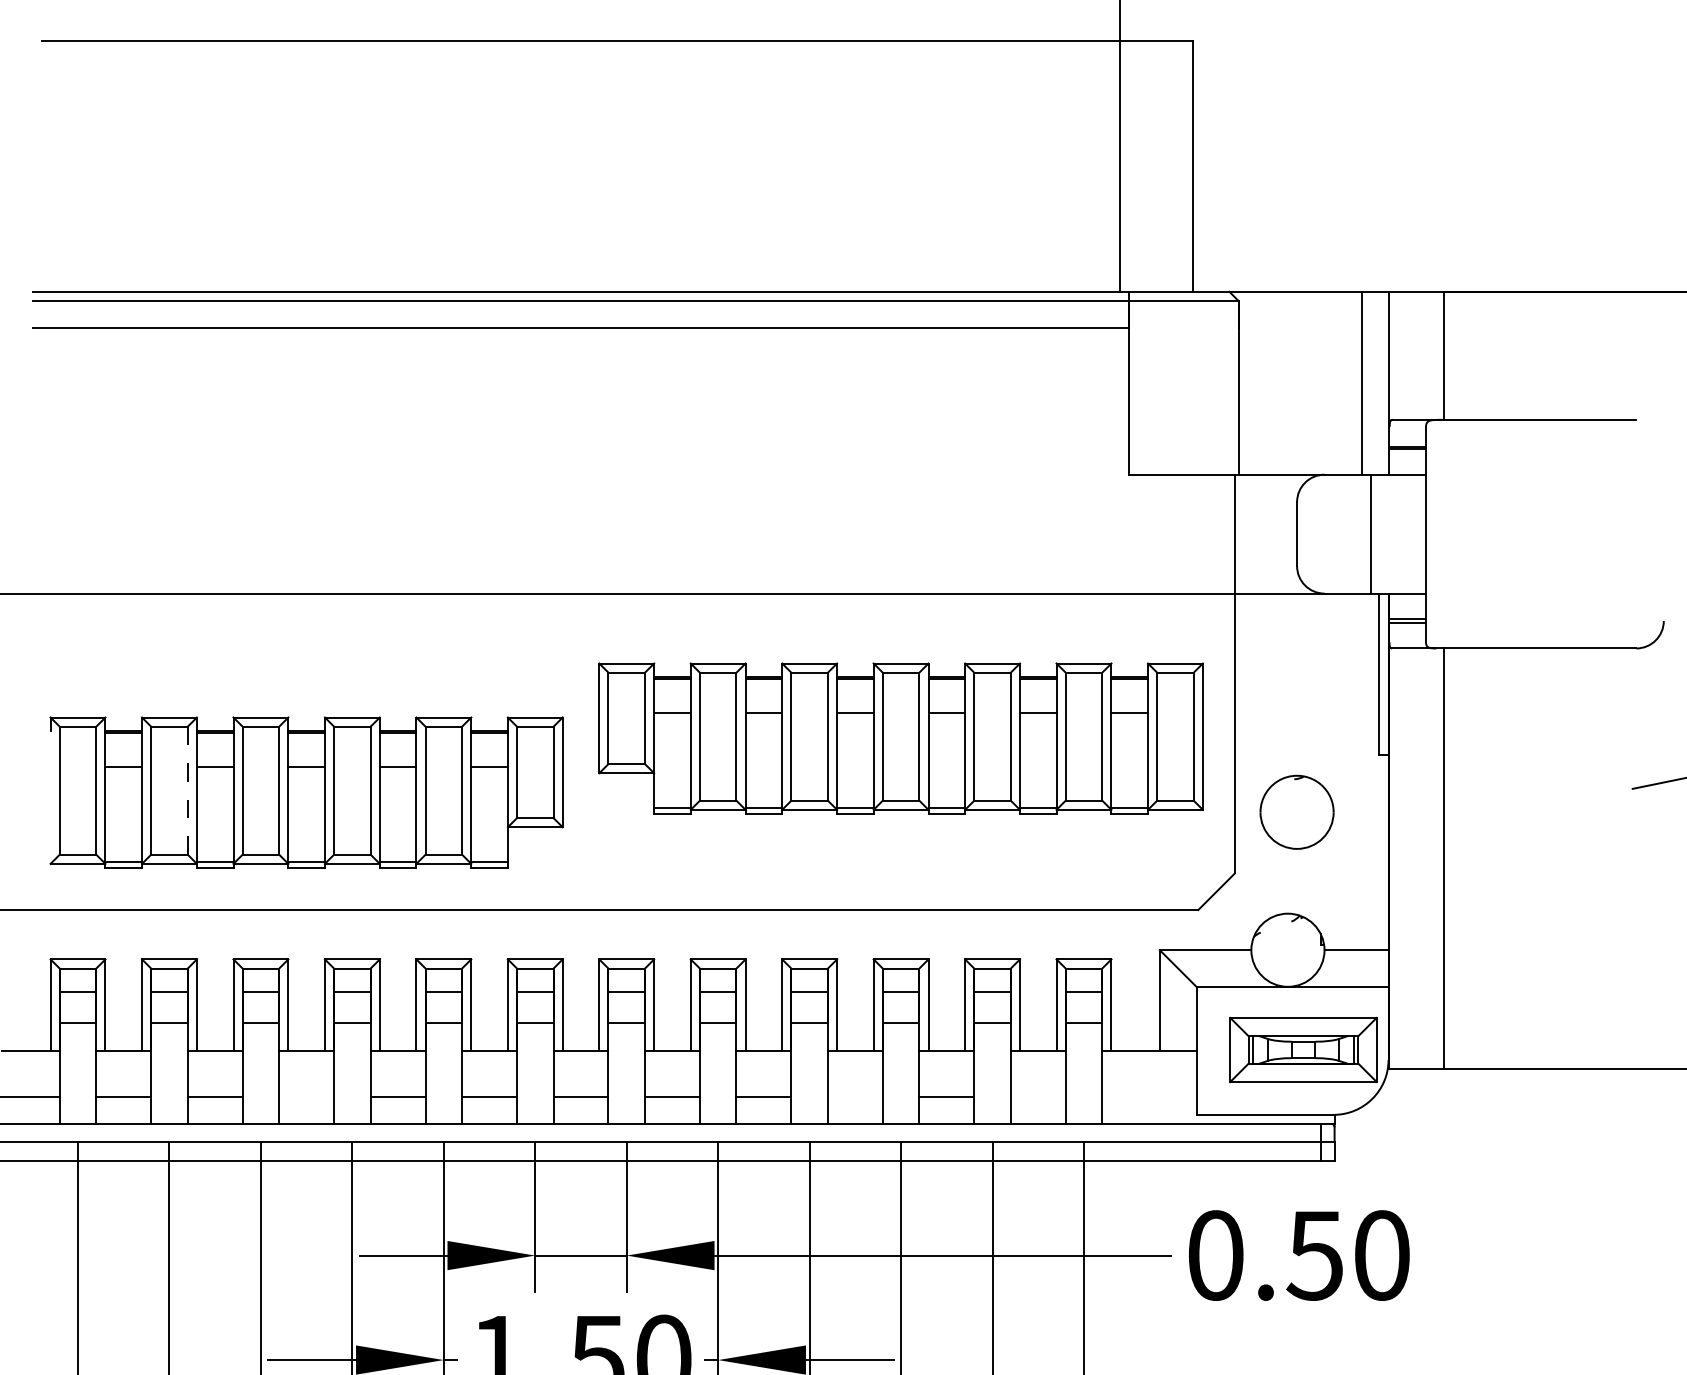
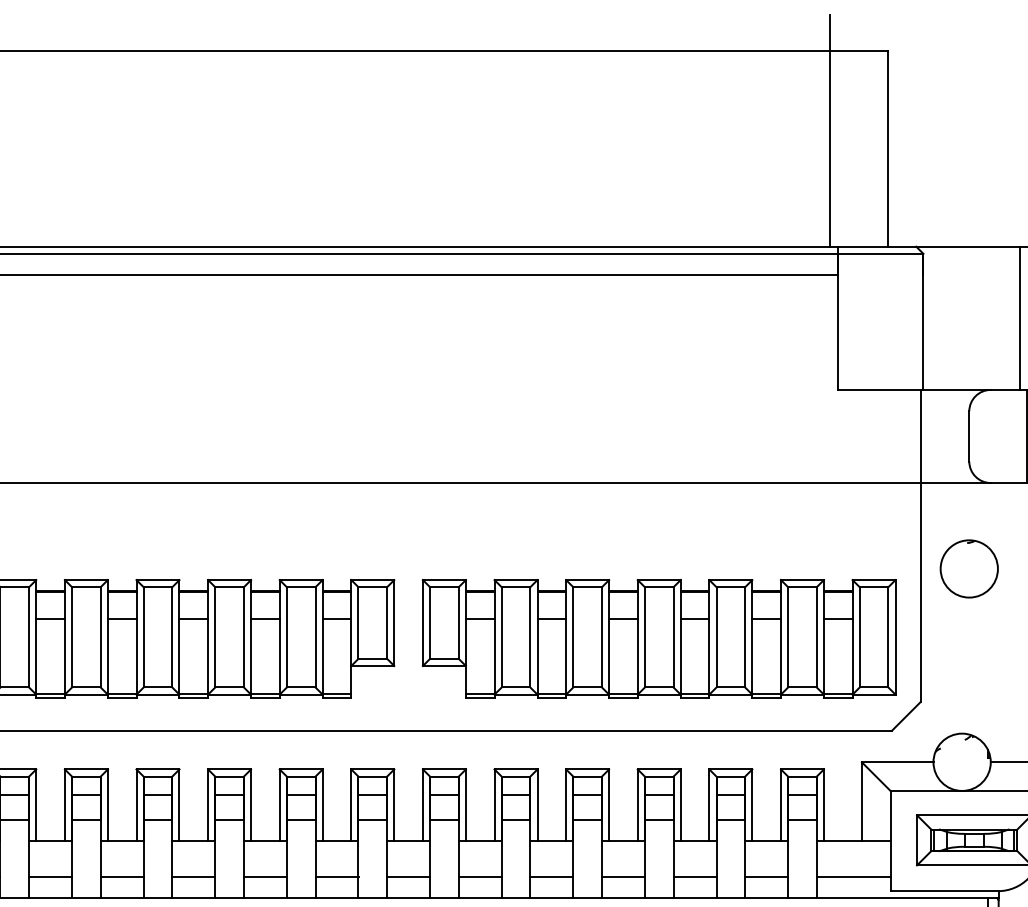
part: (900, 738) -> (658, 638), moved
line: (187, 790) -> (100, 637), dashed -> solid
part: (1296, 811) -> (968, 568), moved
line: (306, 1096) -> (193, 876), added
line: (854, 1096) -> (622, 876), added
line: (1037, 1096) -> (766, 876), added
line: (1149, 1096) -> (853, 876), added

